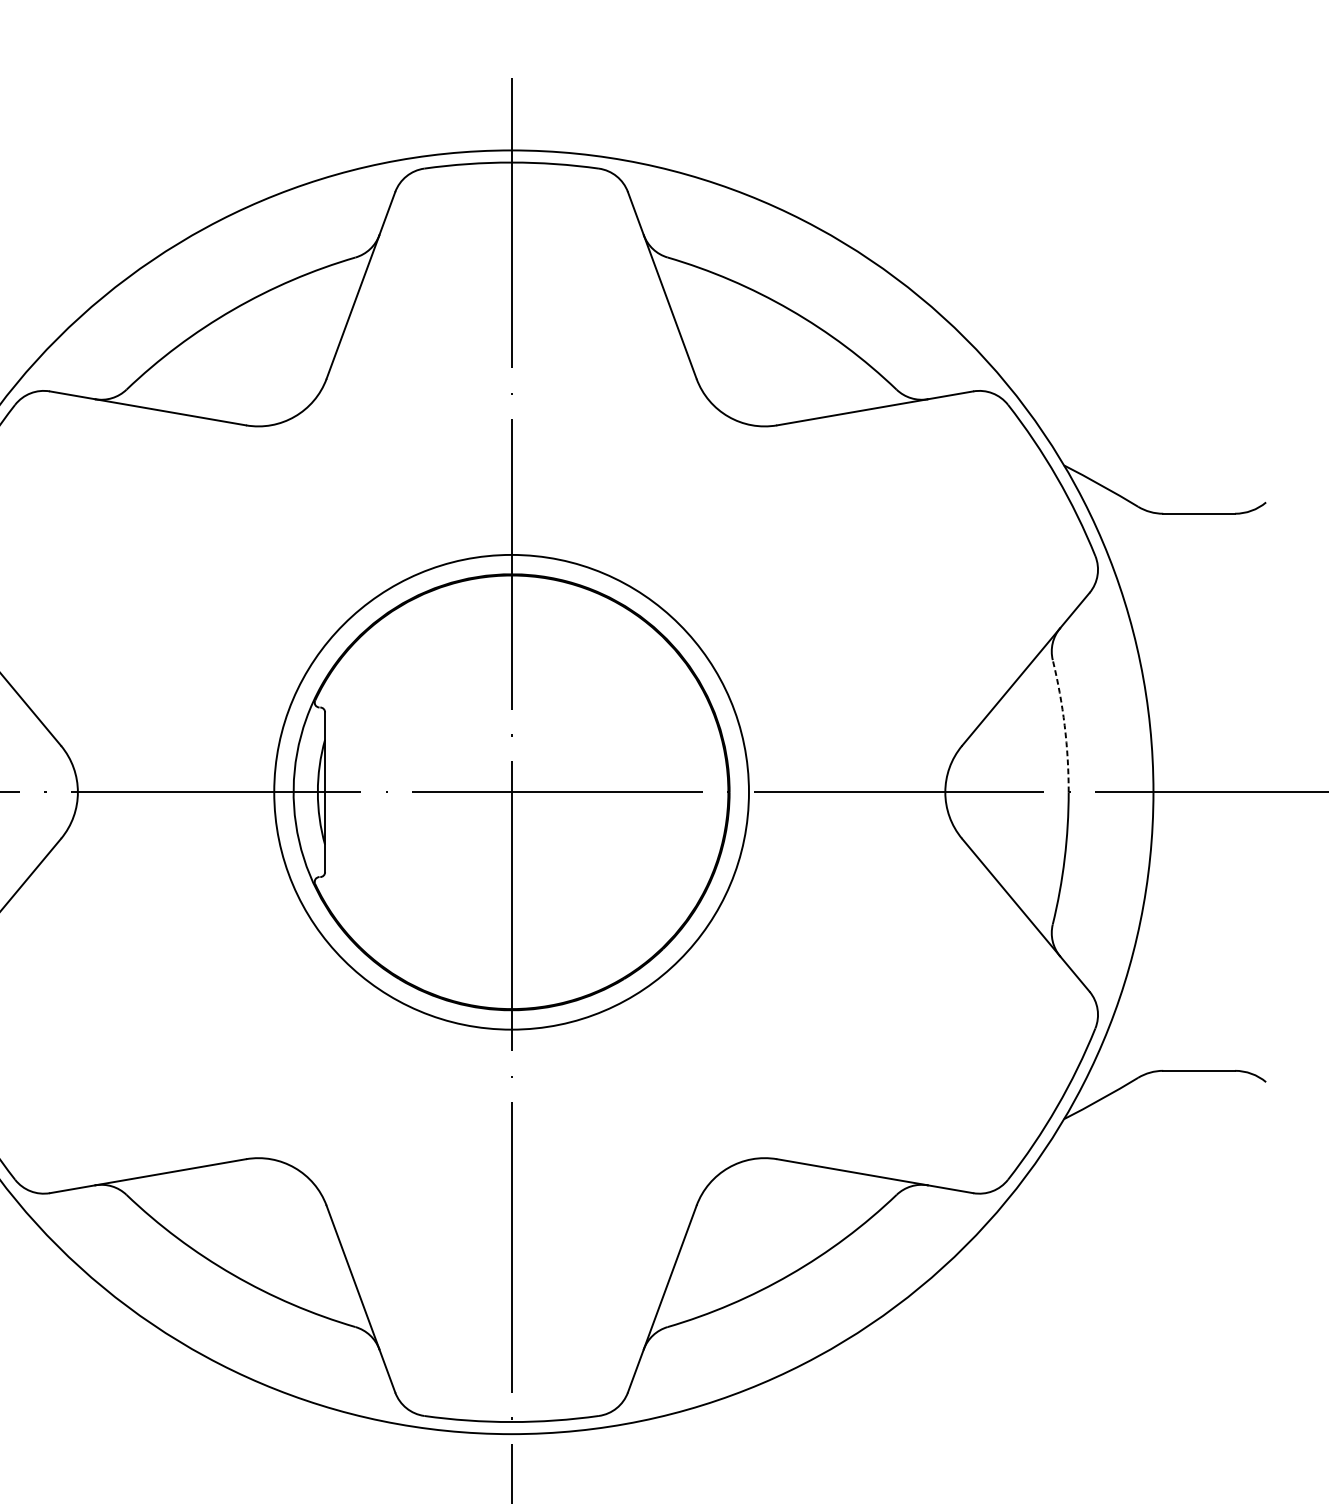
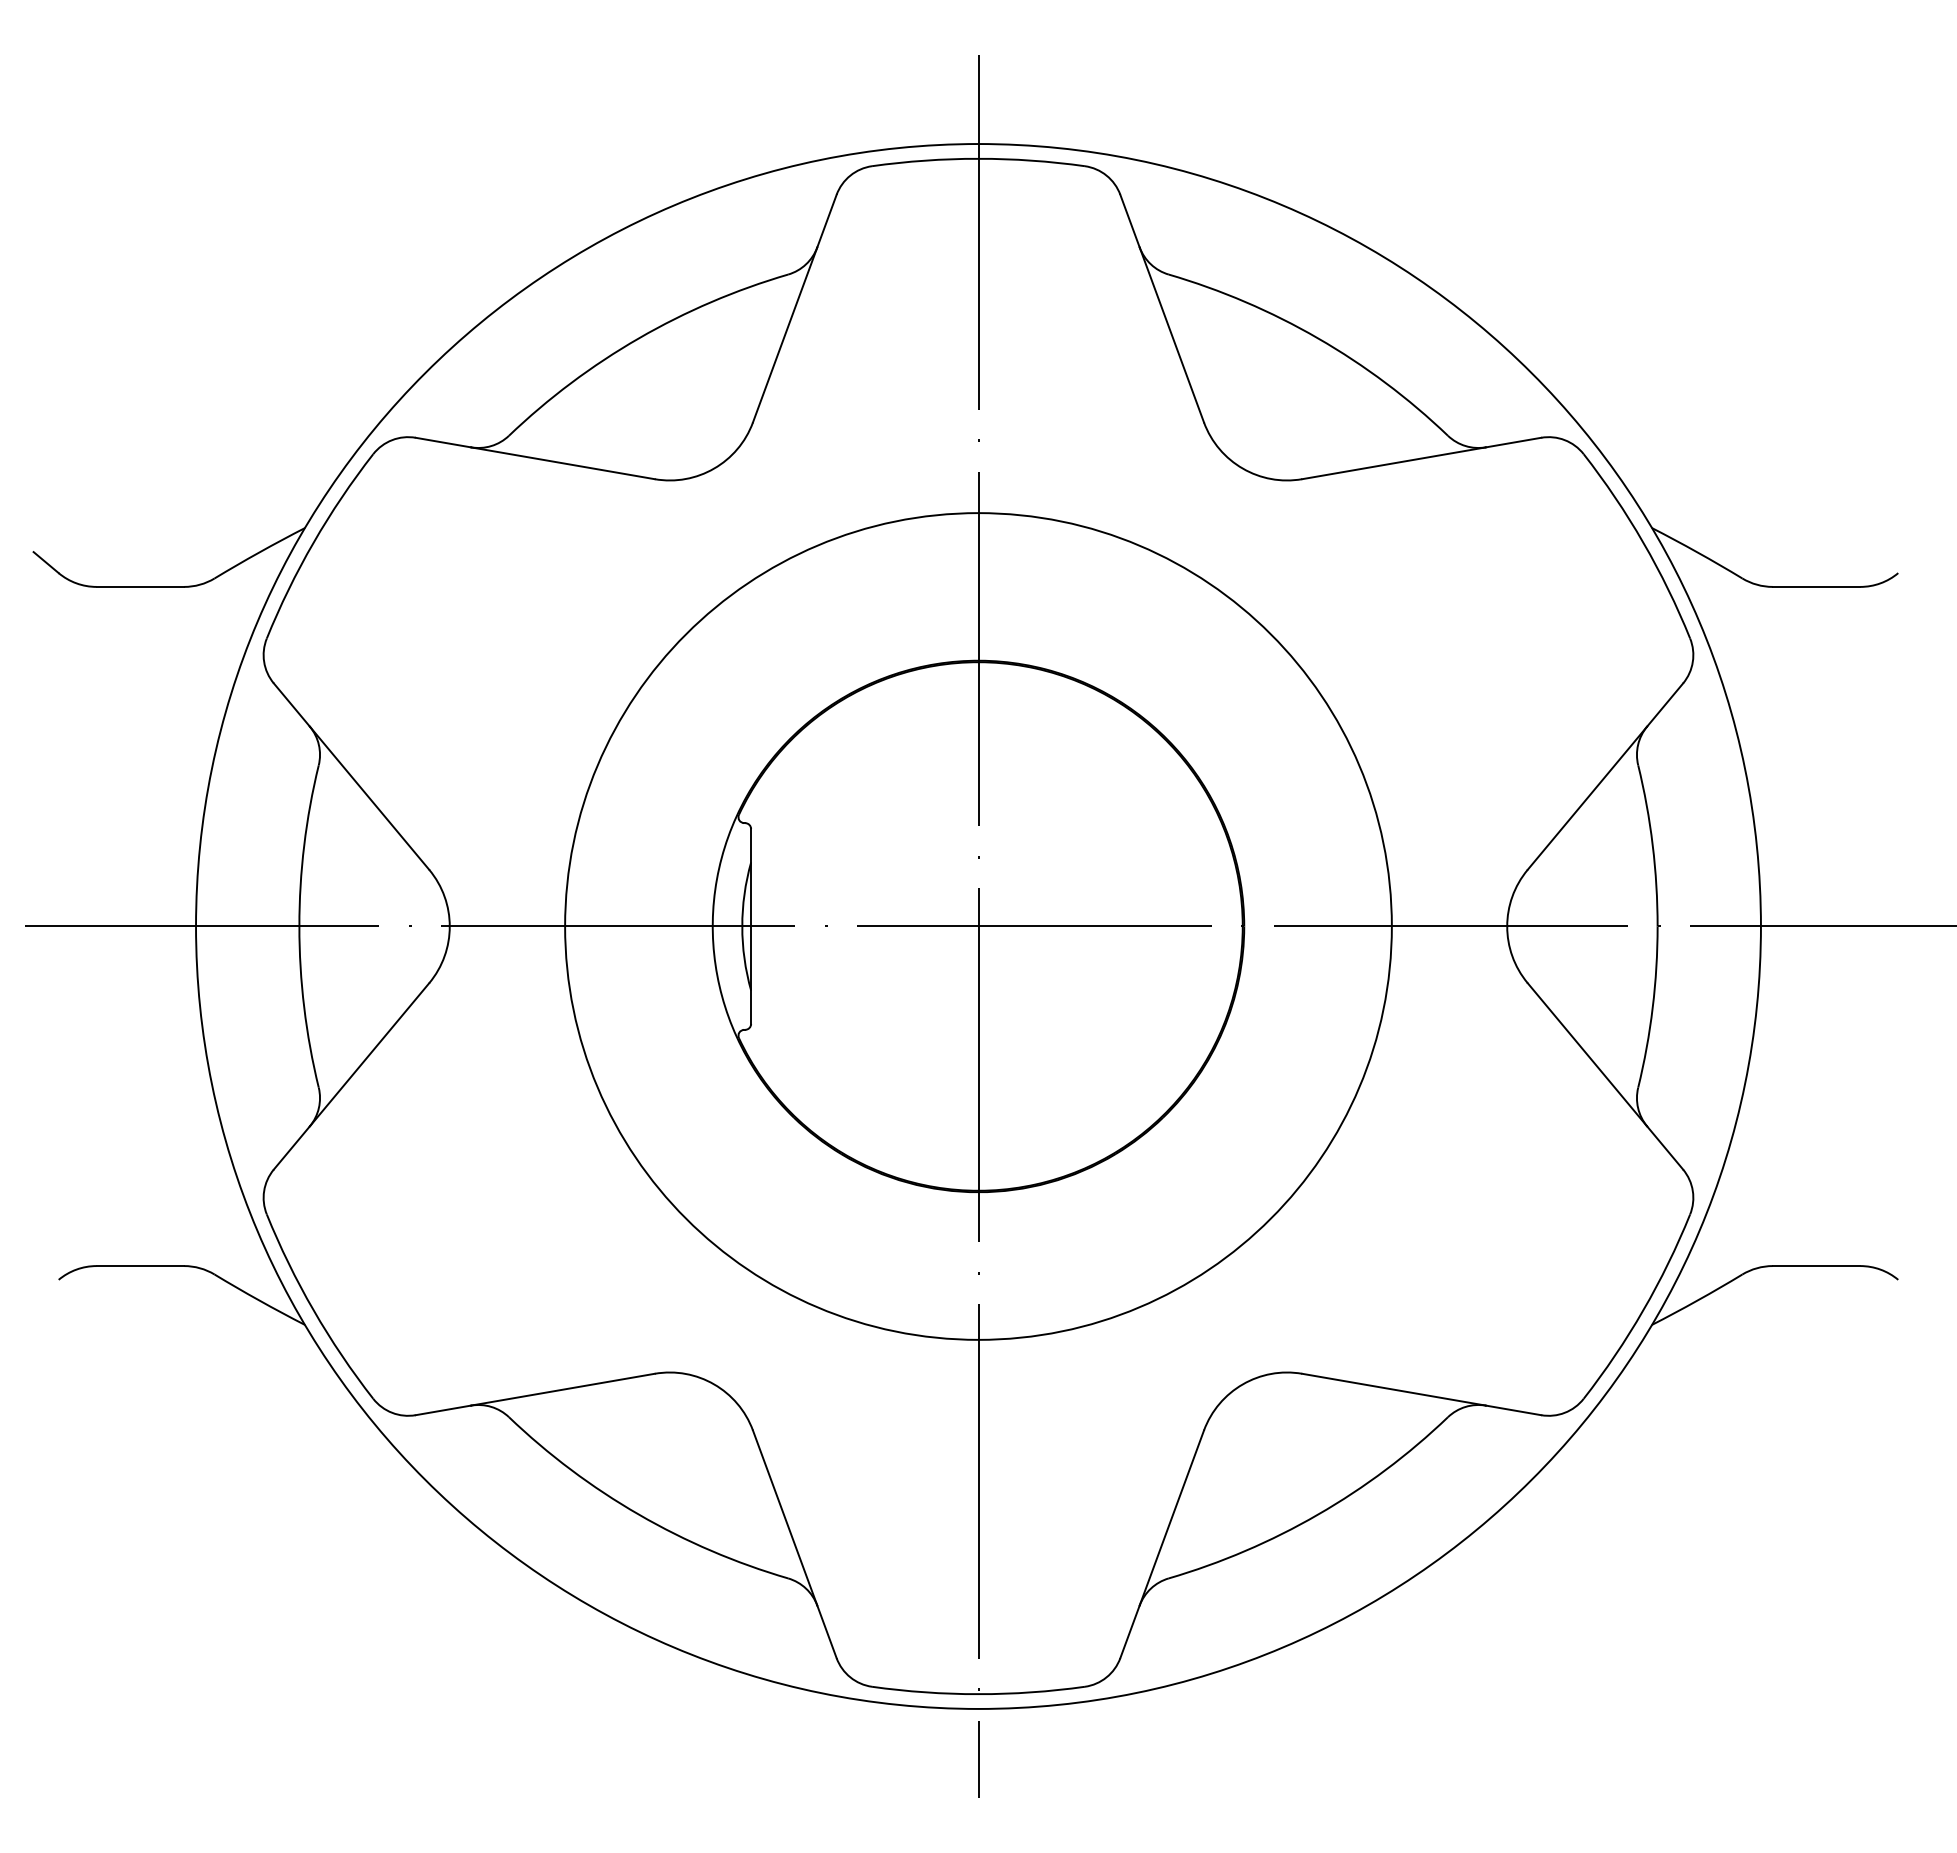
arc: (1064, 725) -> (1652, 845), dashed -> solid
circle: (511, 792) -> (978, 926), size x1.43

